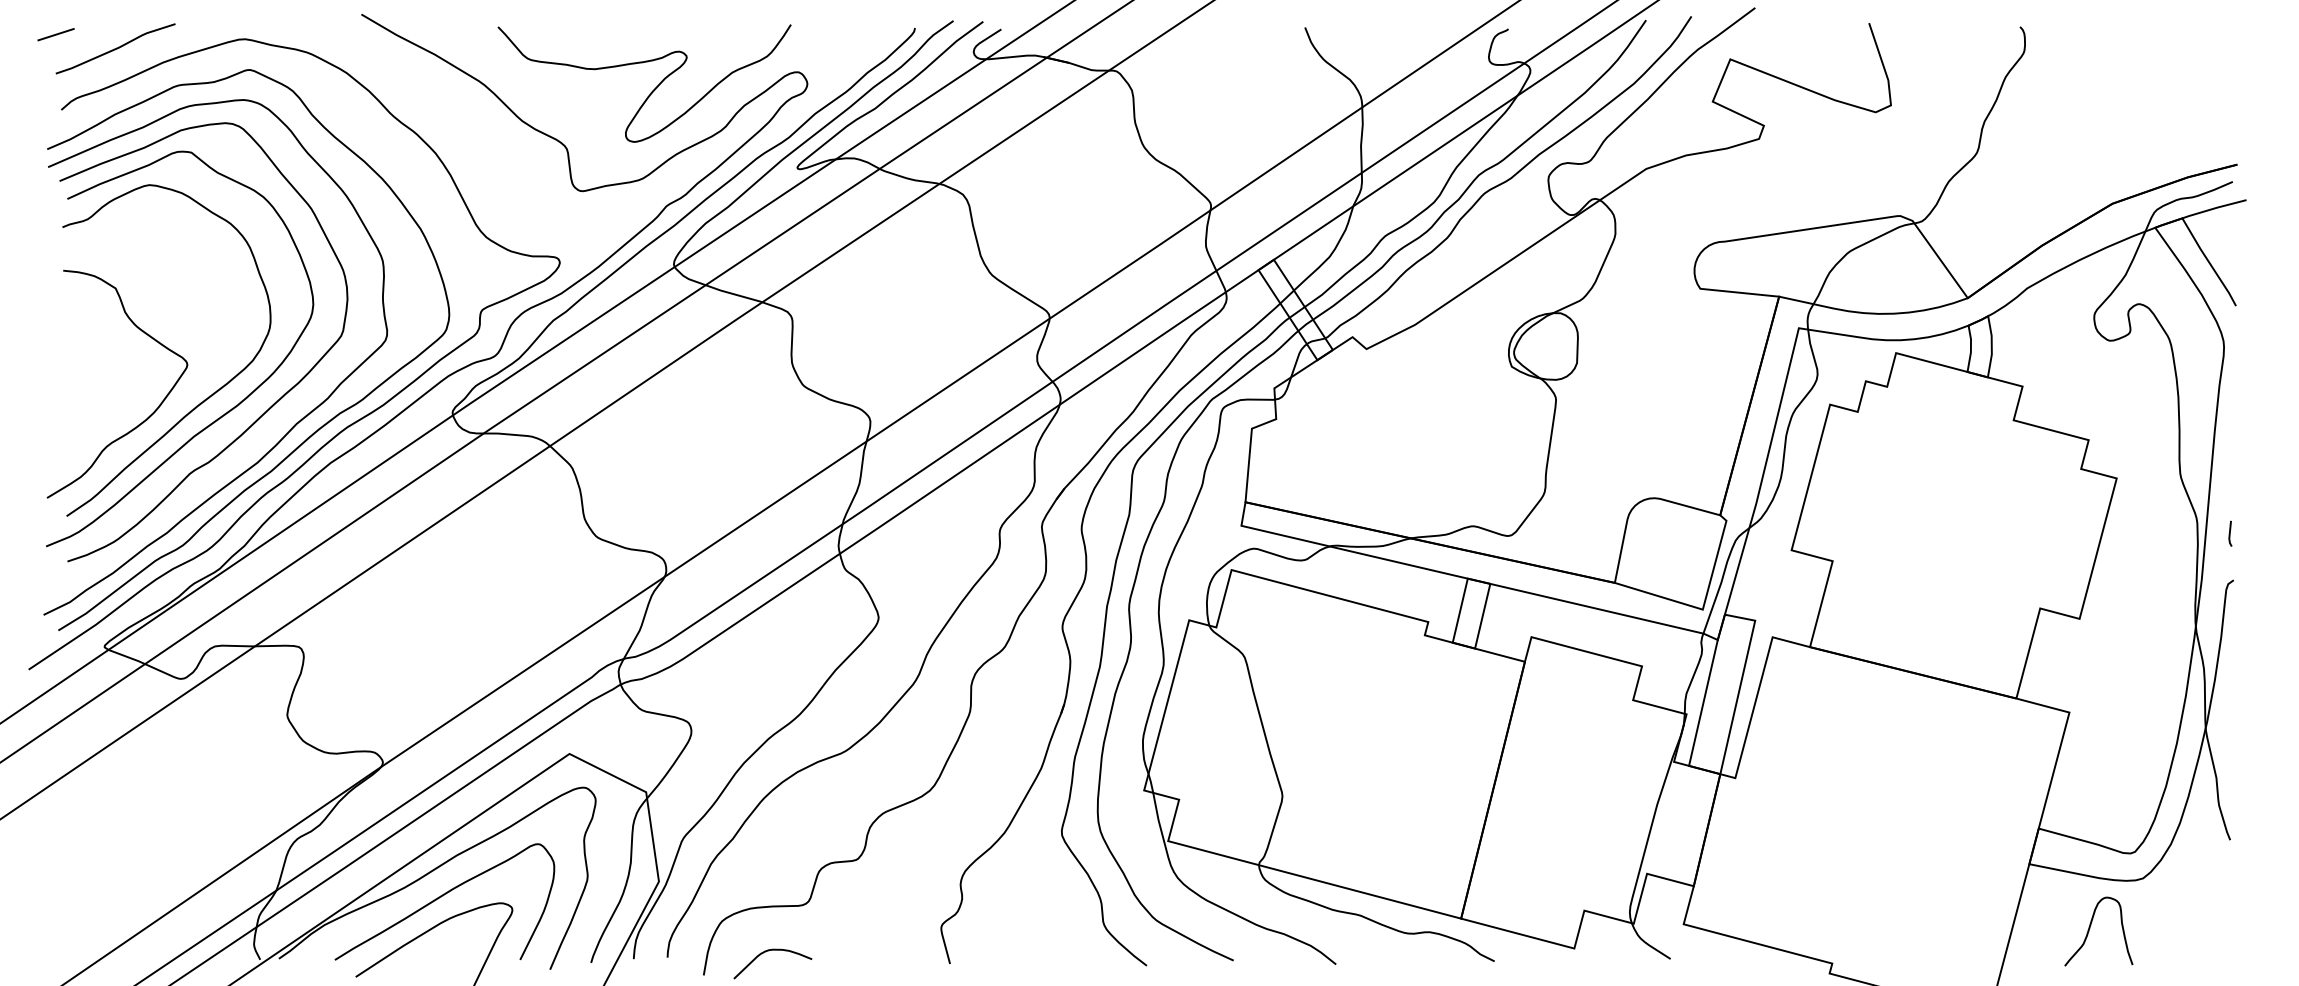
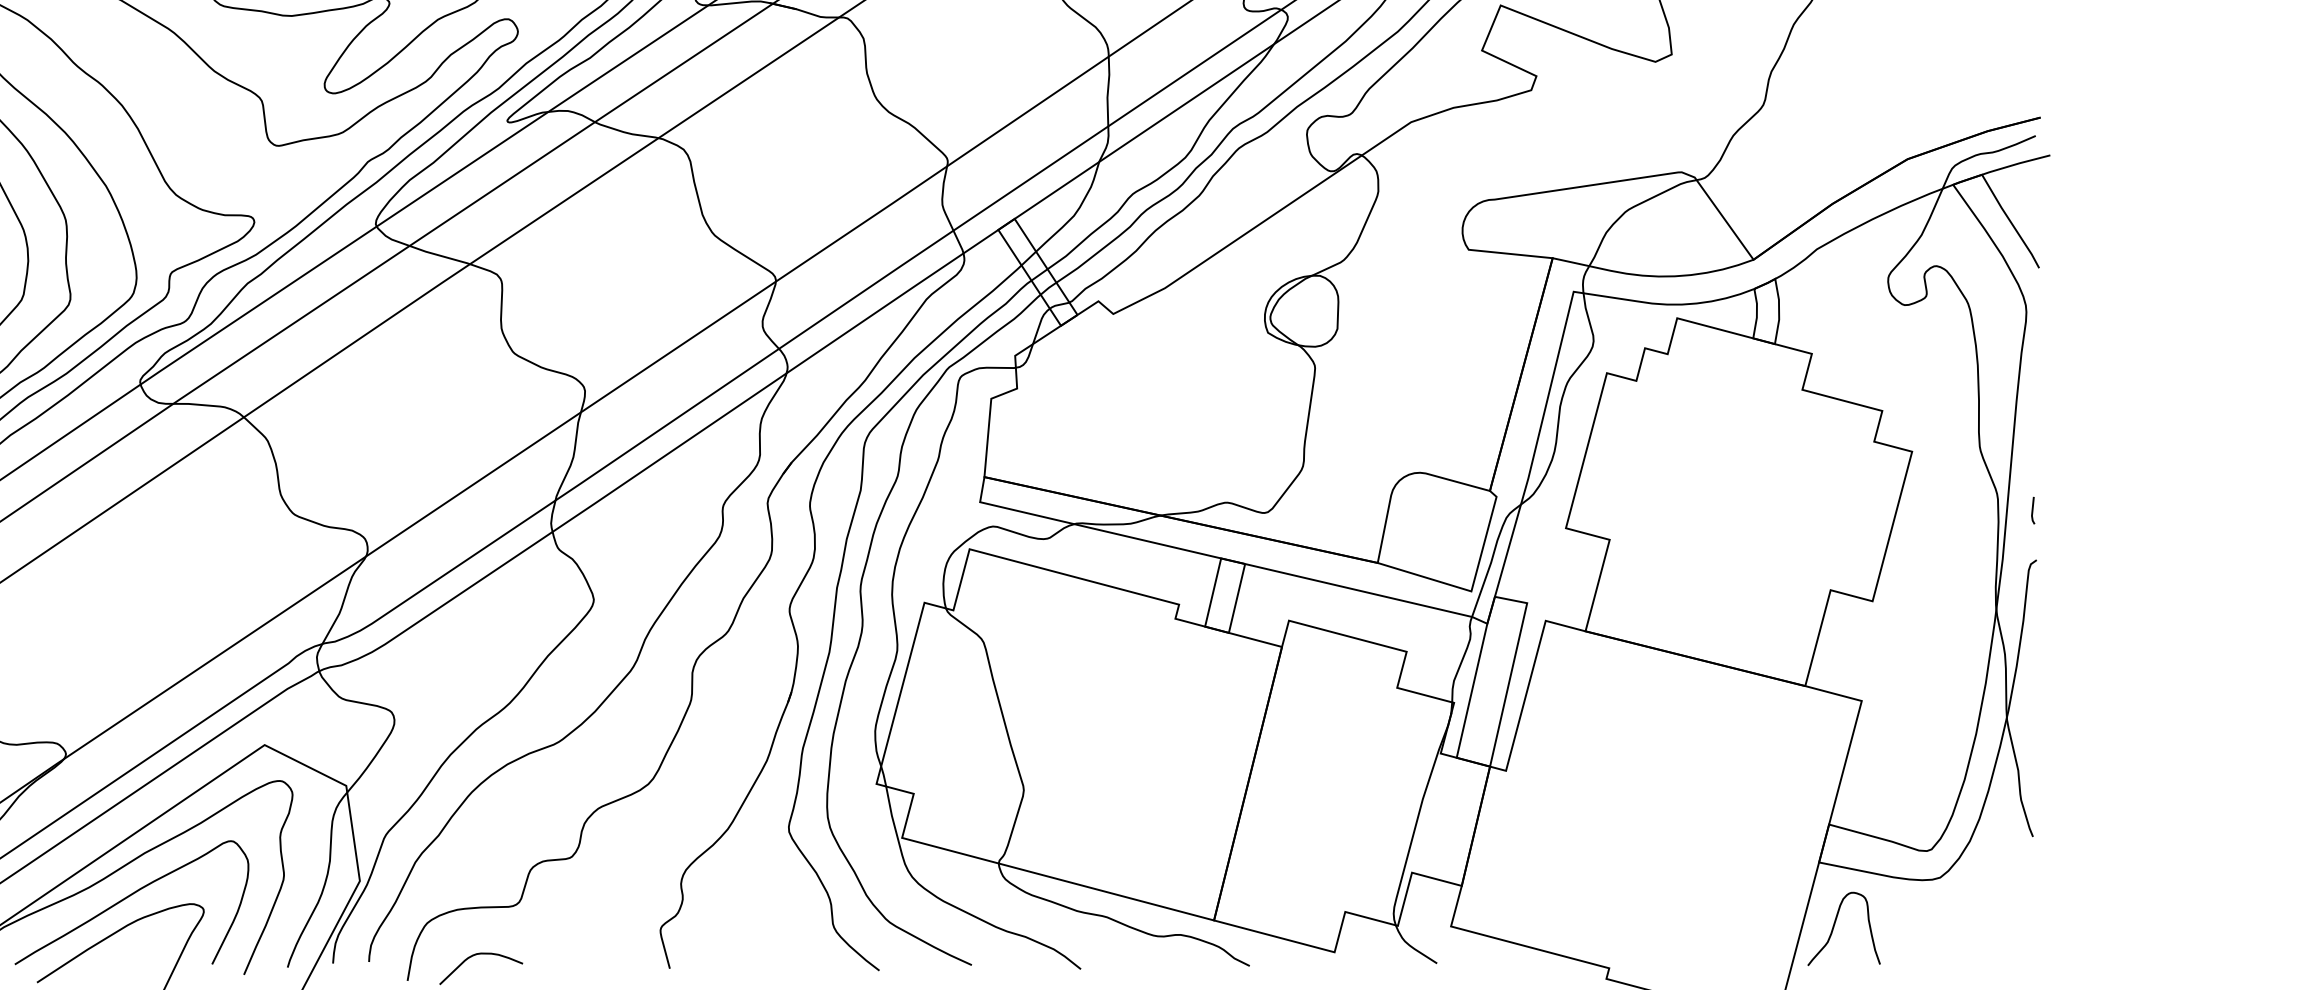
curve: (2090, 928) -> (1835, 925), moved

